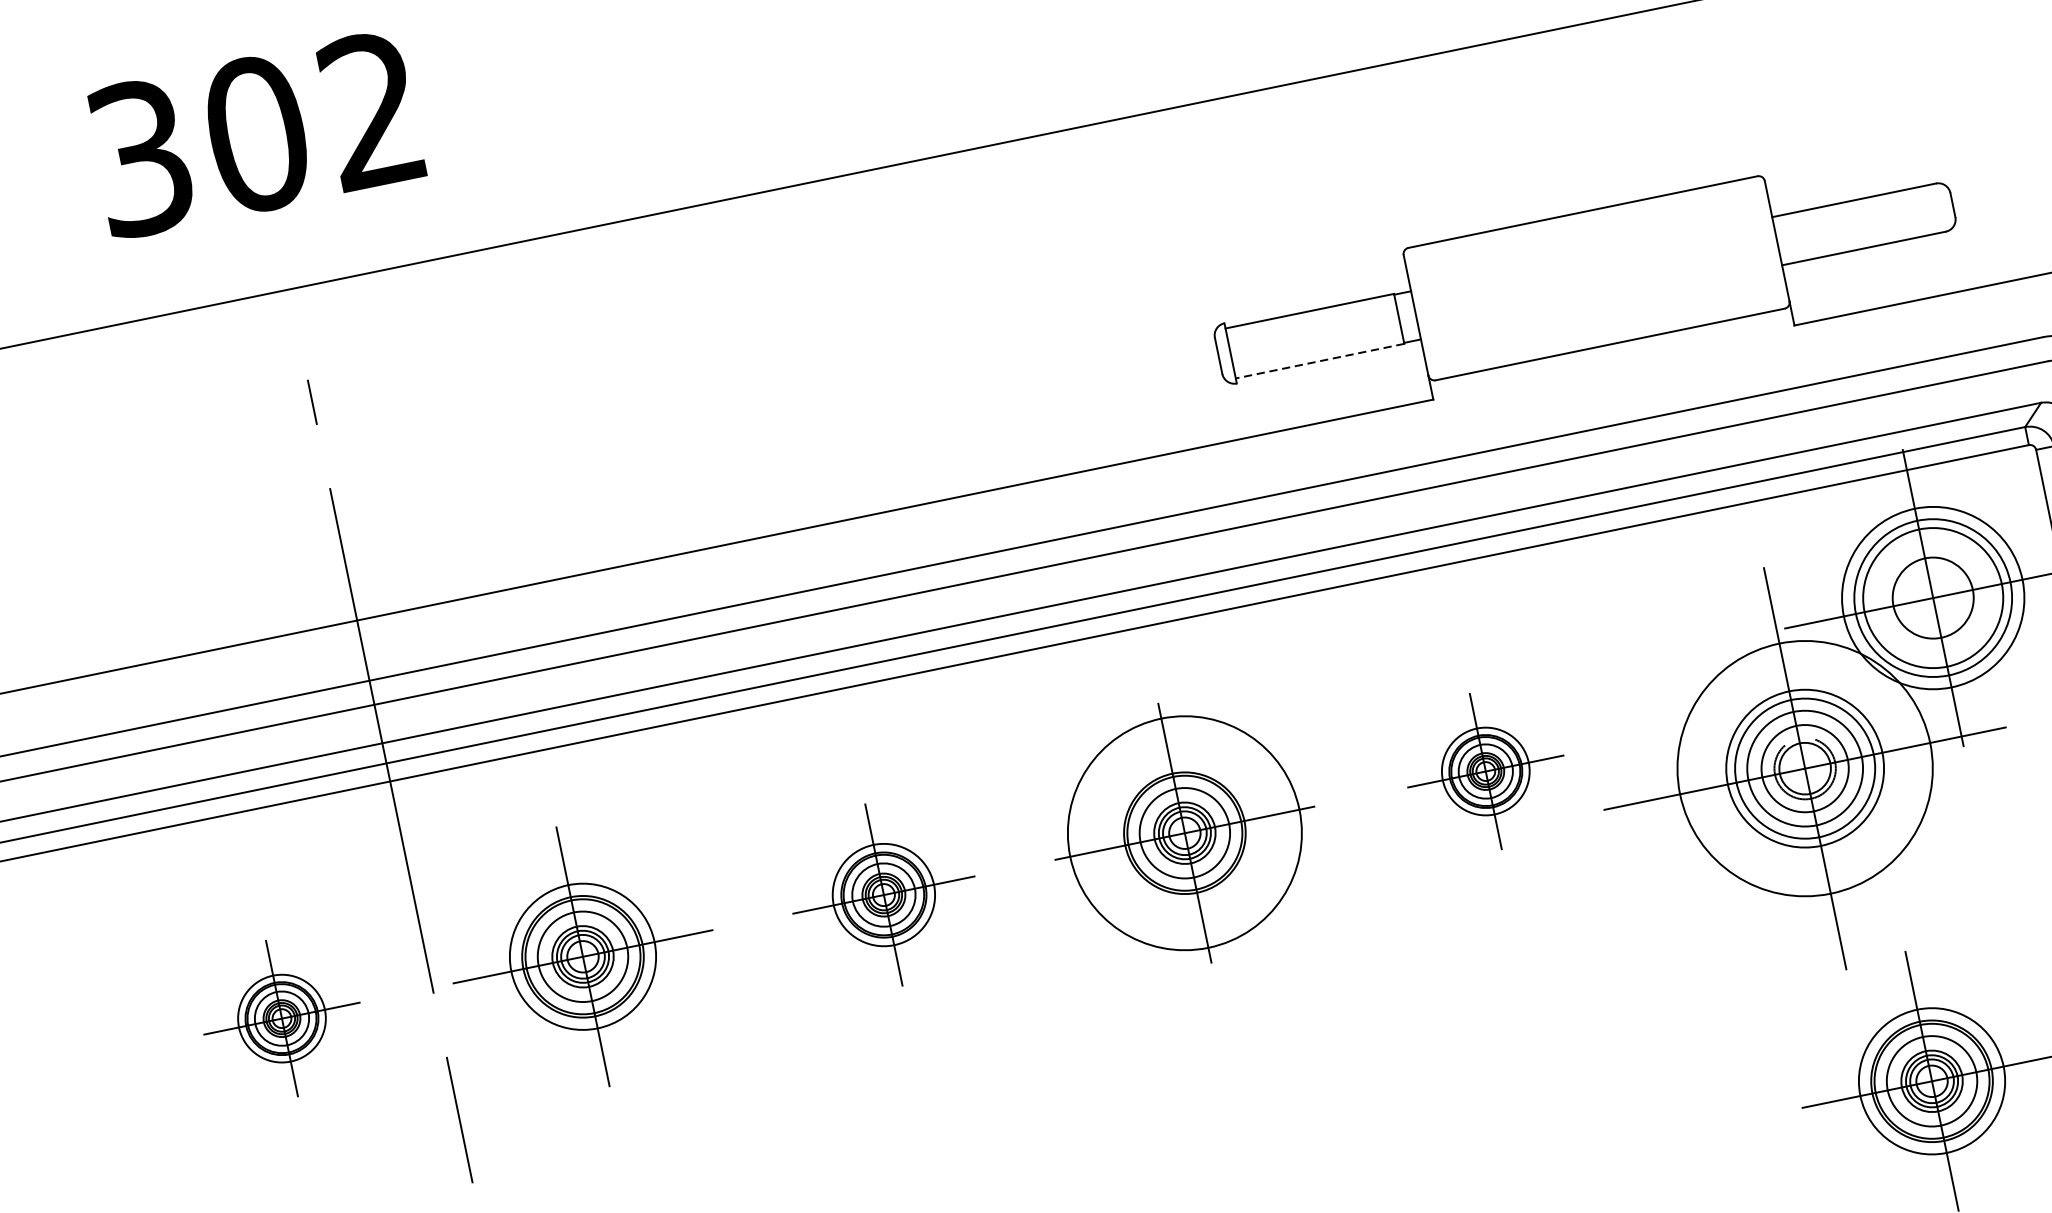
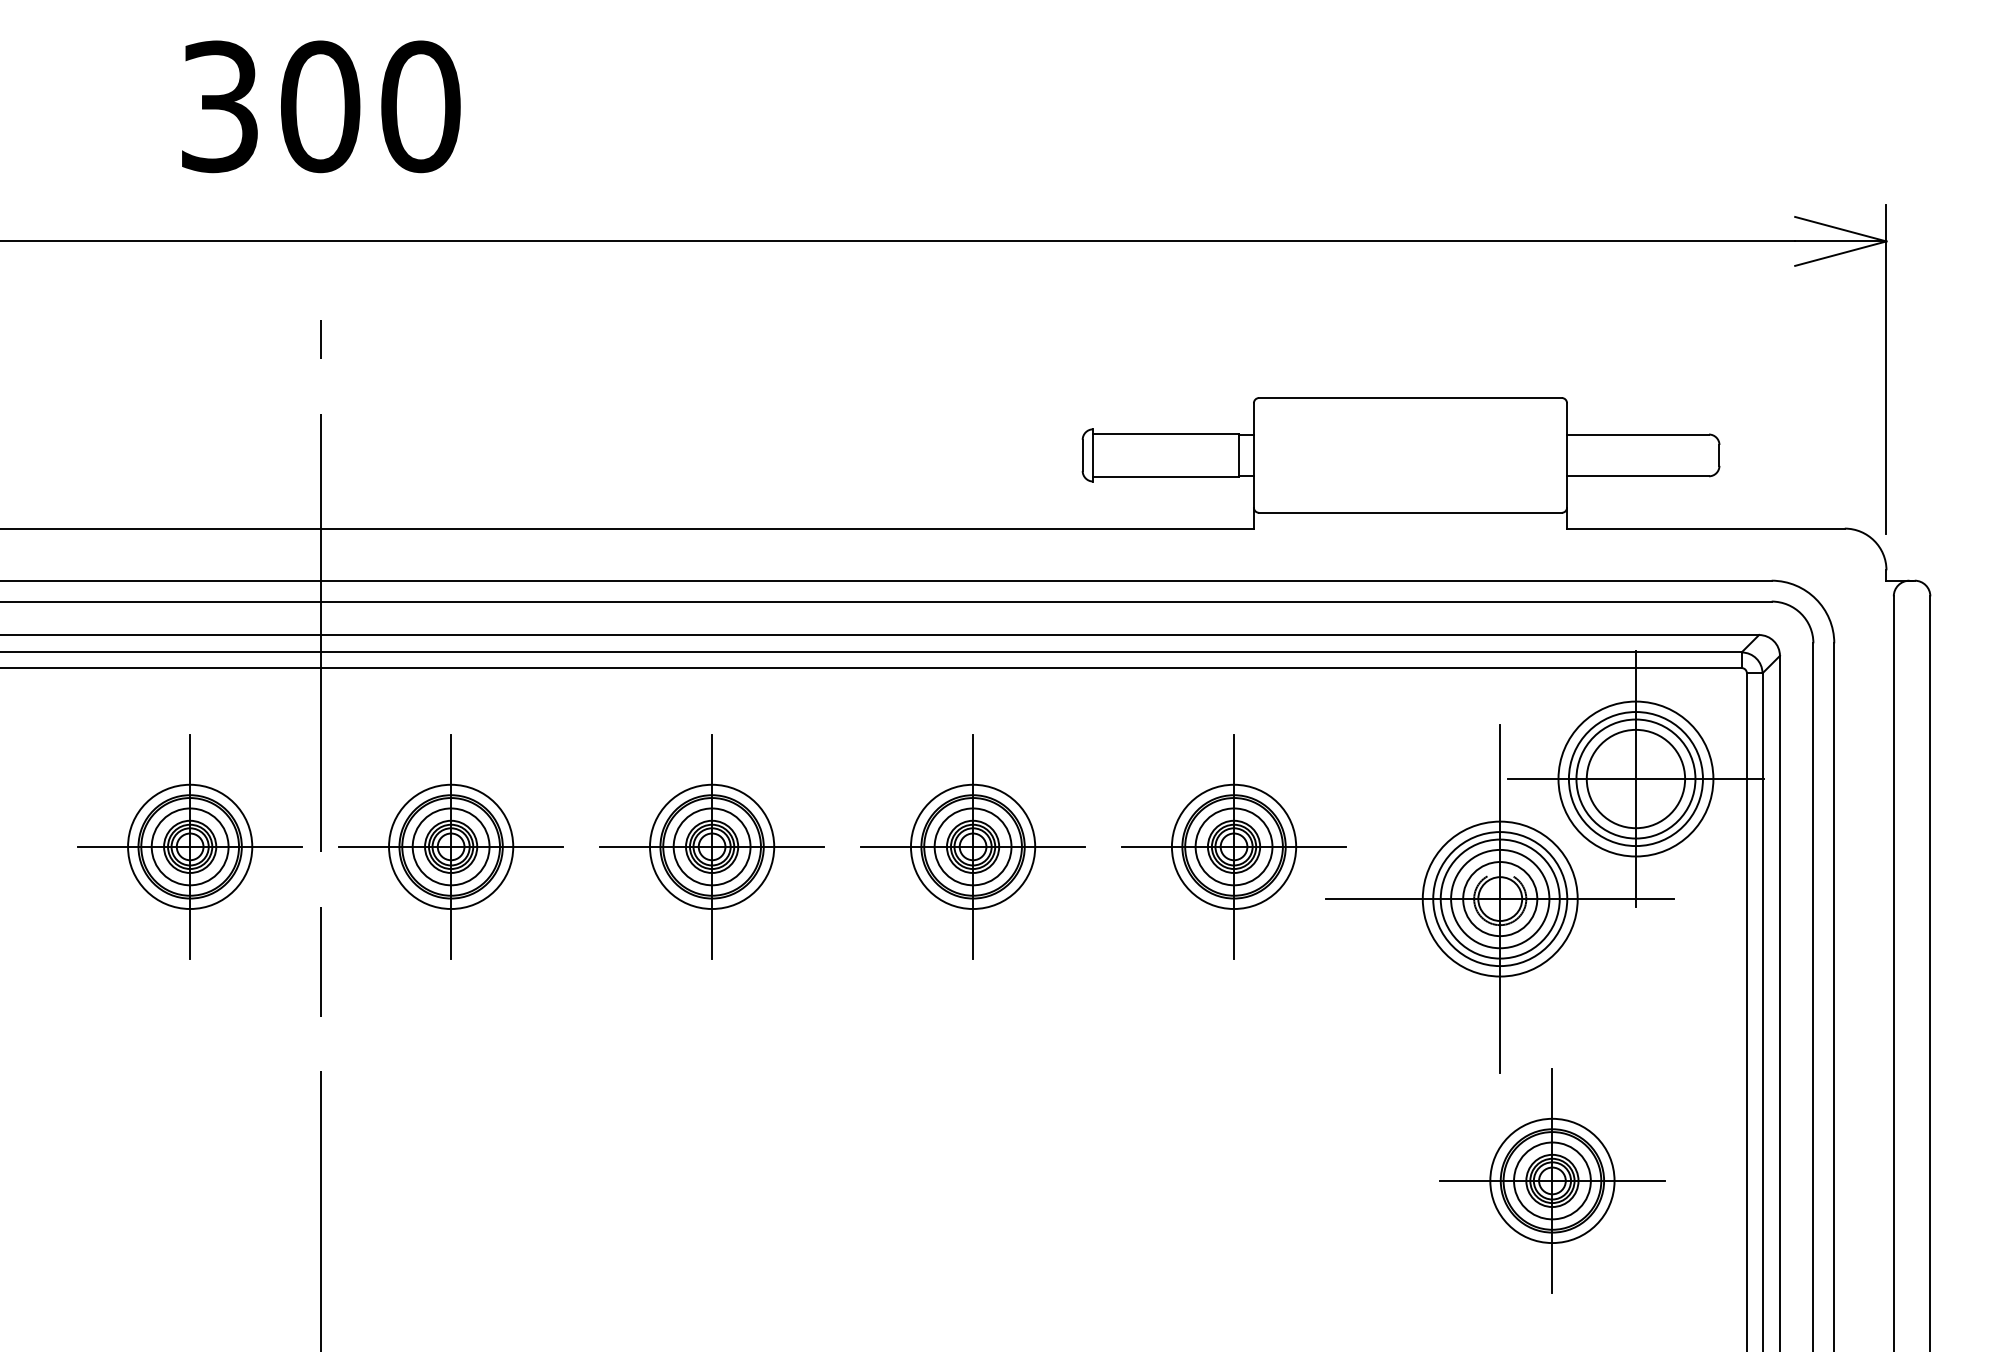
text: (372, 110) -> (420, 106), 302 -> 300
line: (1319, 361) -> (1165, 477), dashed -> solid
circle: (1932, 597) -> (1635, 778), size x1.43
circle: (1804, 768) -> (1499, 898), size x0.71
part: (1485, 771) -> (1233, 846), size x1.67
circle: (1184, 832) -> (972, 846), size x0.62
part: (883, 894) -> (711, 846), size x1.43
part: (281, 1018) -> (189, 846), size x1.67

